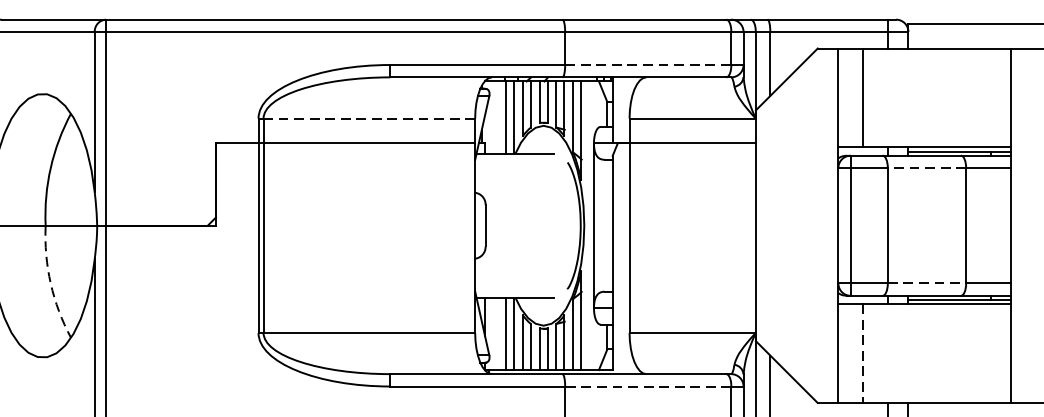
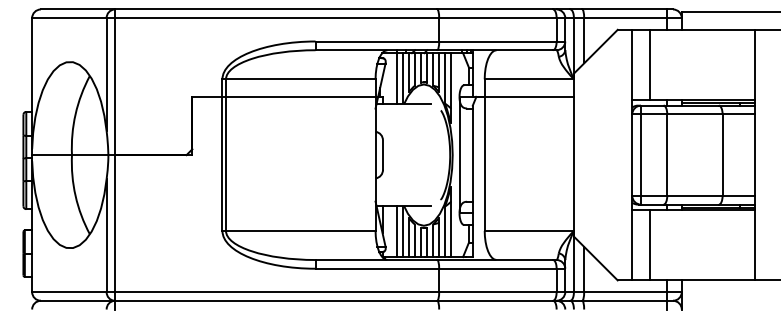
line: (647, 64) -> (497, 41), dashed -> solid
line: (368, 118) -> (300, 79), dashed -> solid
line: (926, 168) -> (694, 114), dashed -> solid
arc: (50, 282) -> (75, 195), dashed -> solid
line: (926, 282) -> (694, 195), dashed -> solid
line: (862, 353) -> (649, 245), dashed -> solid
line: (647, 386) -> (497, 268), dashed -> solid

